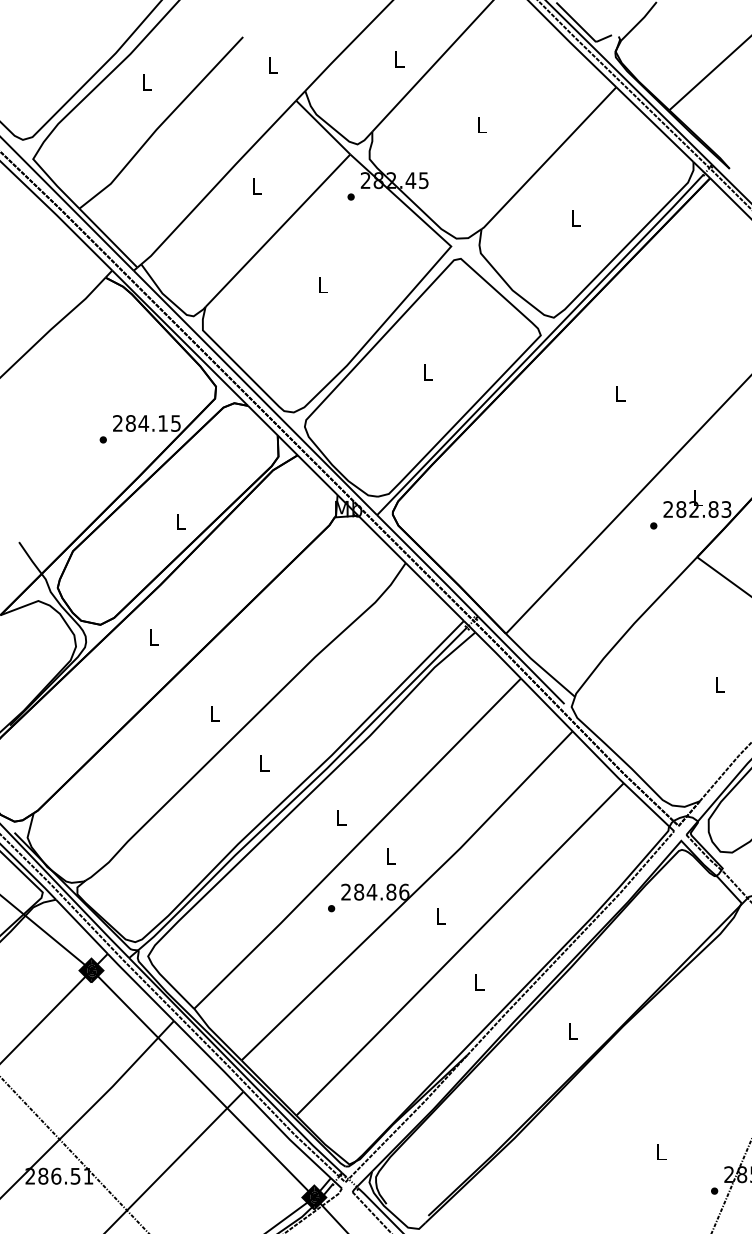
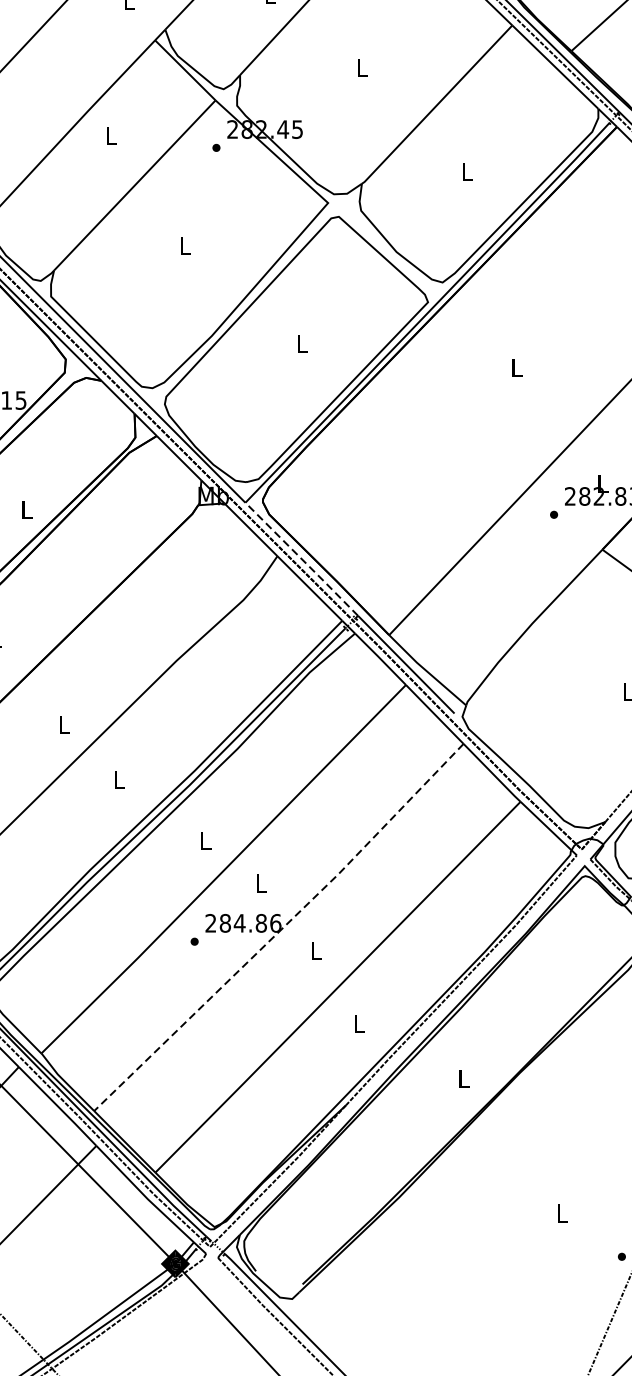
line: (427, 565) -> (301, 558), solid -> dashed
line: (409, 897) -> (281, 929), solid -> dashed

